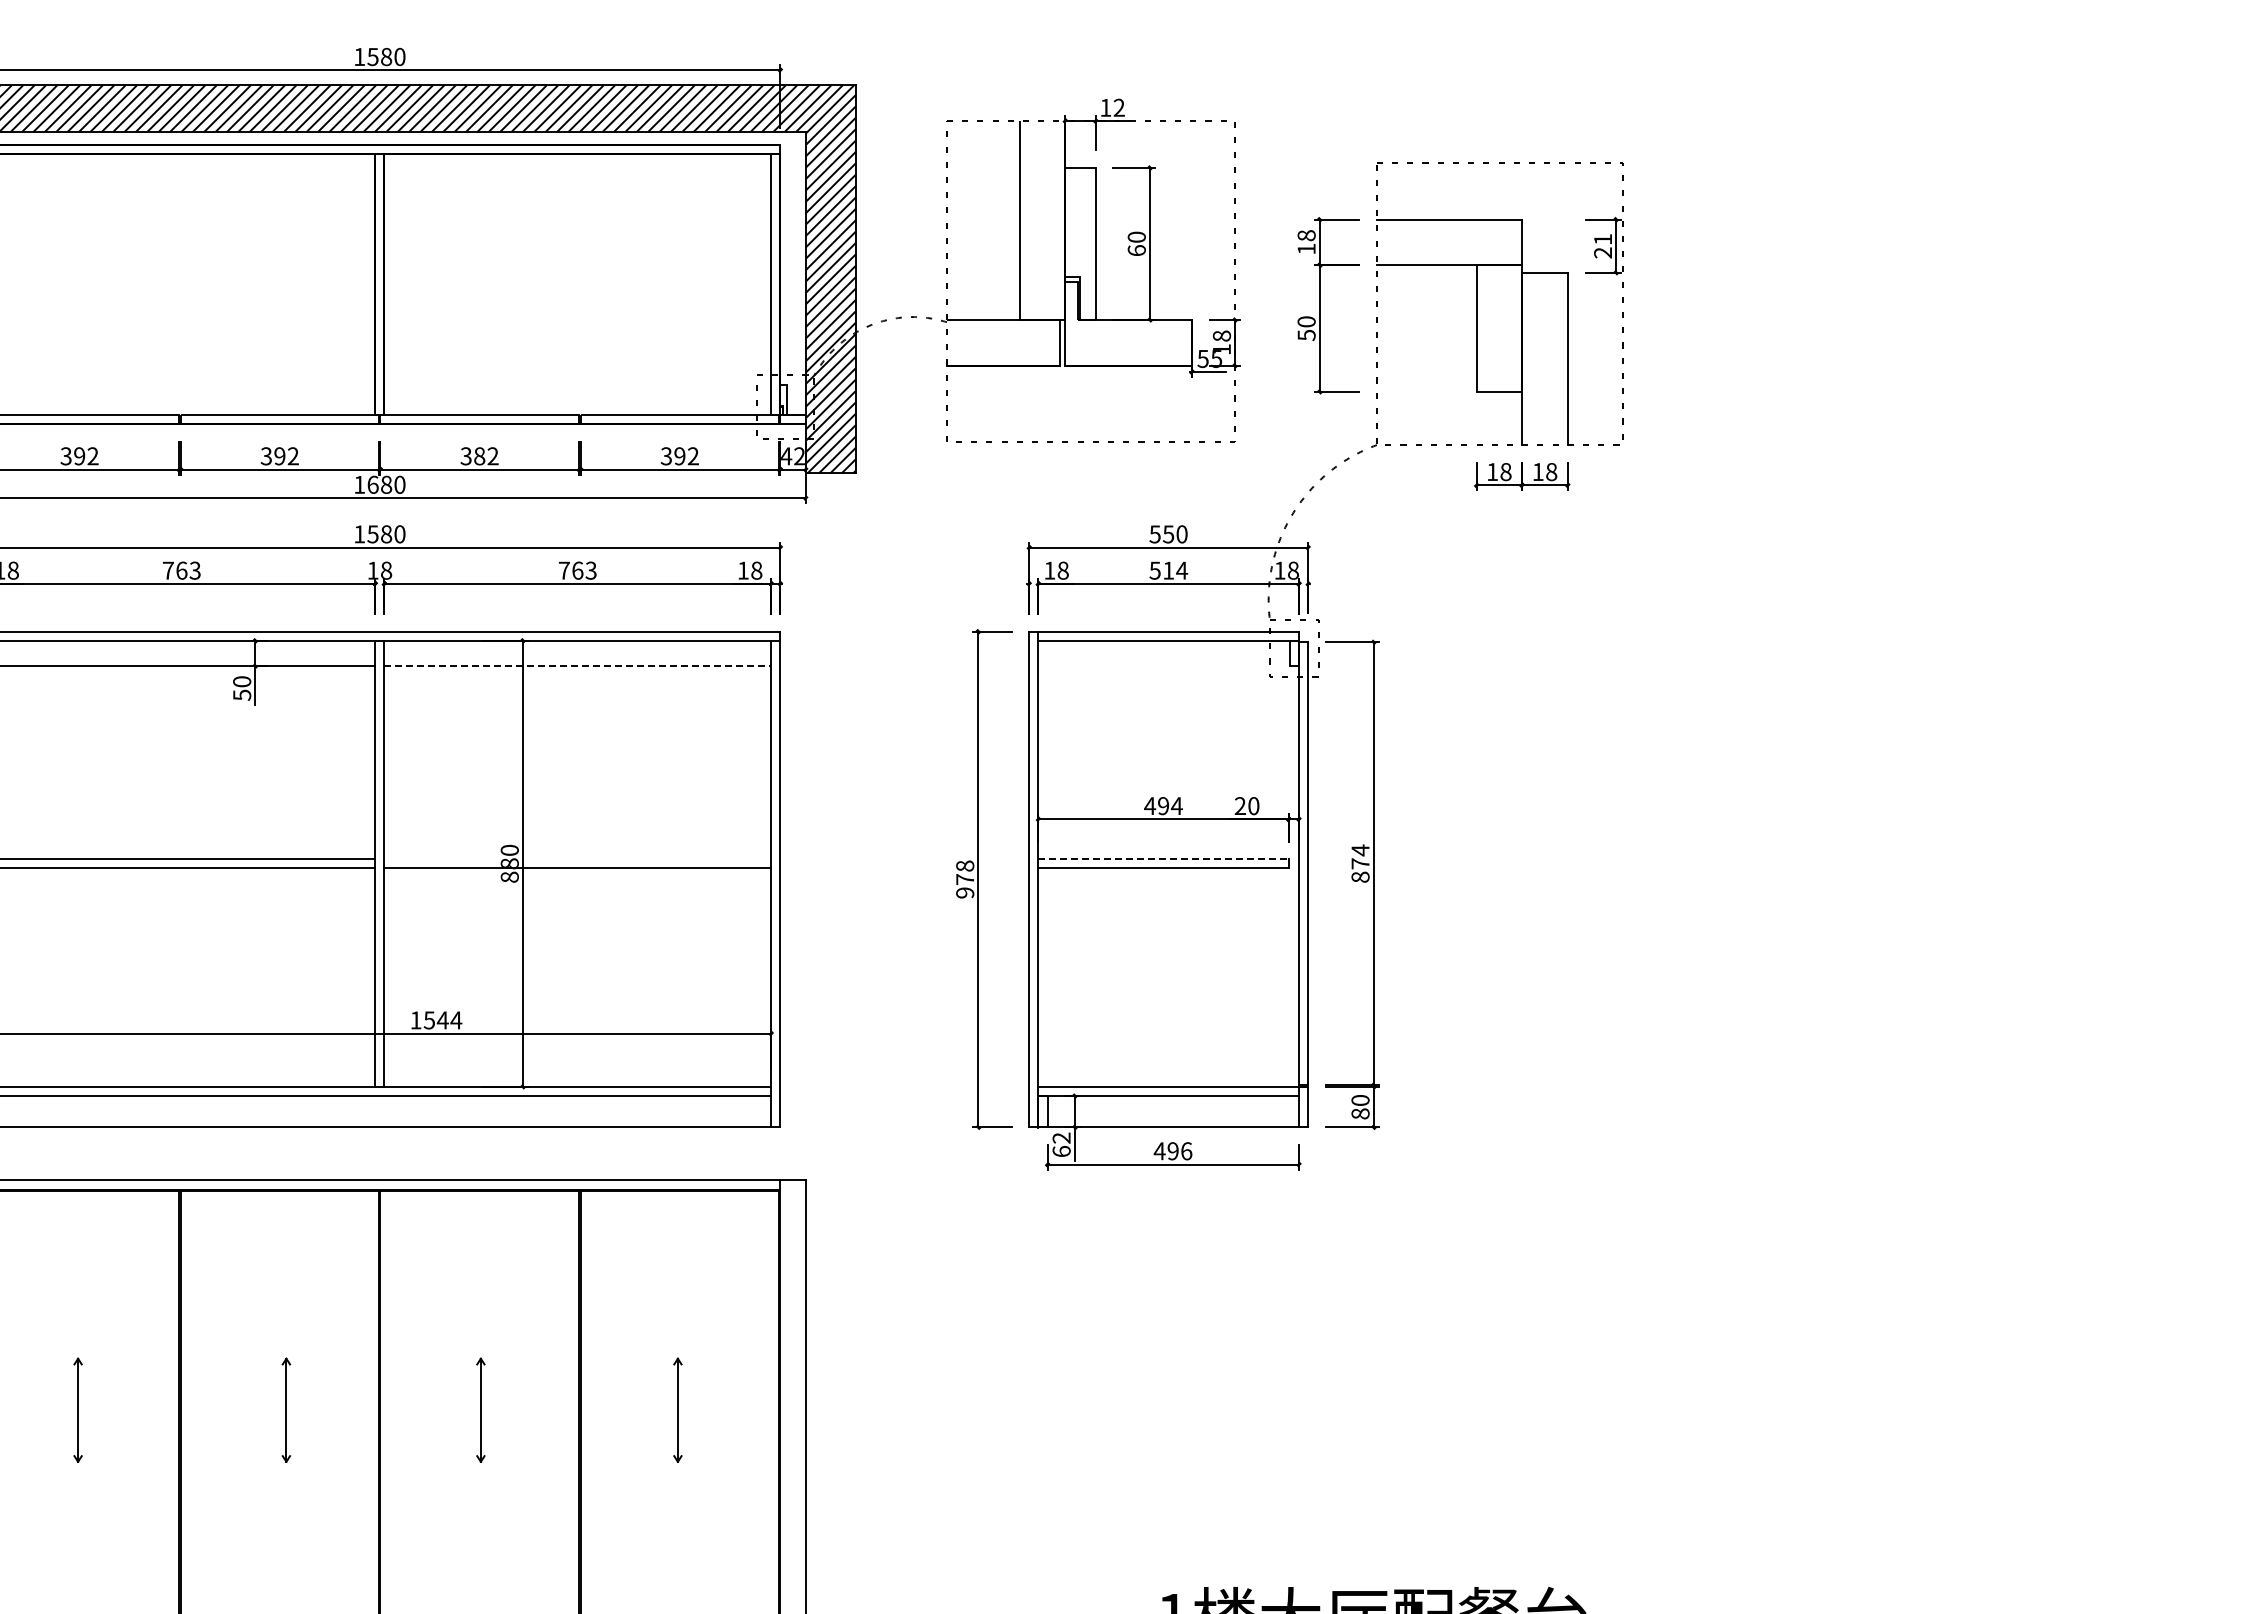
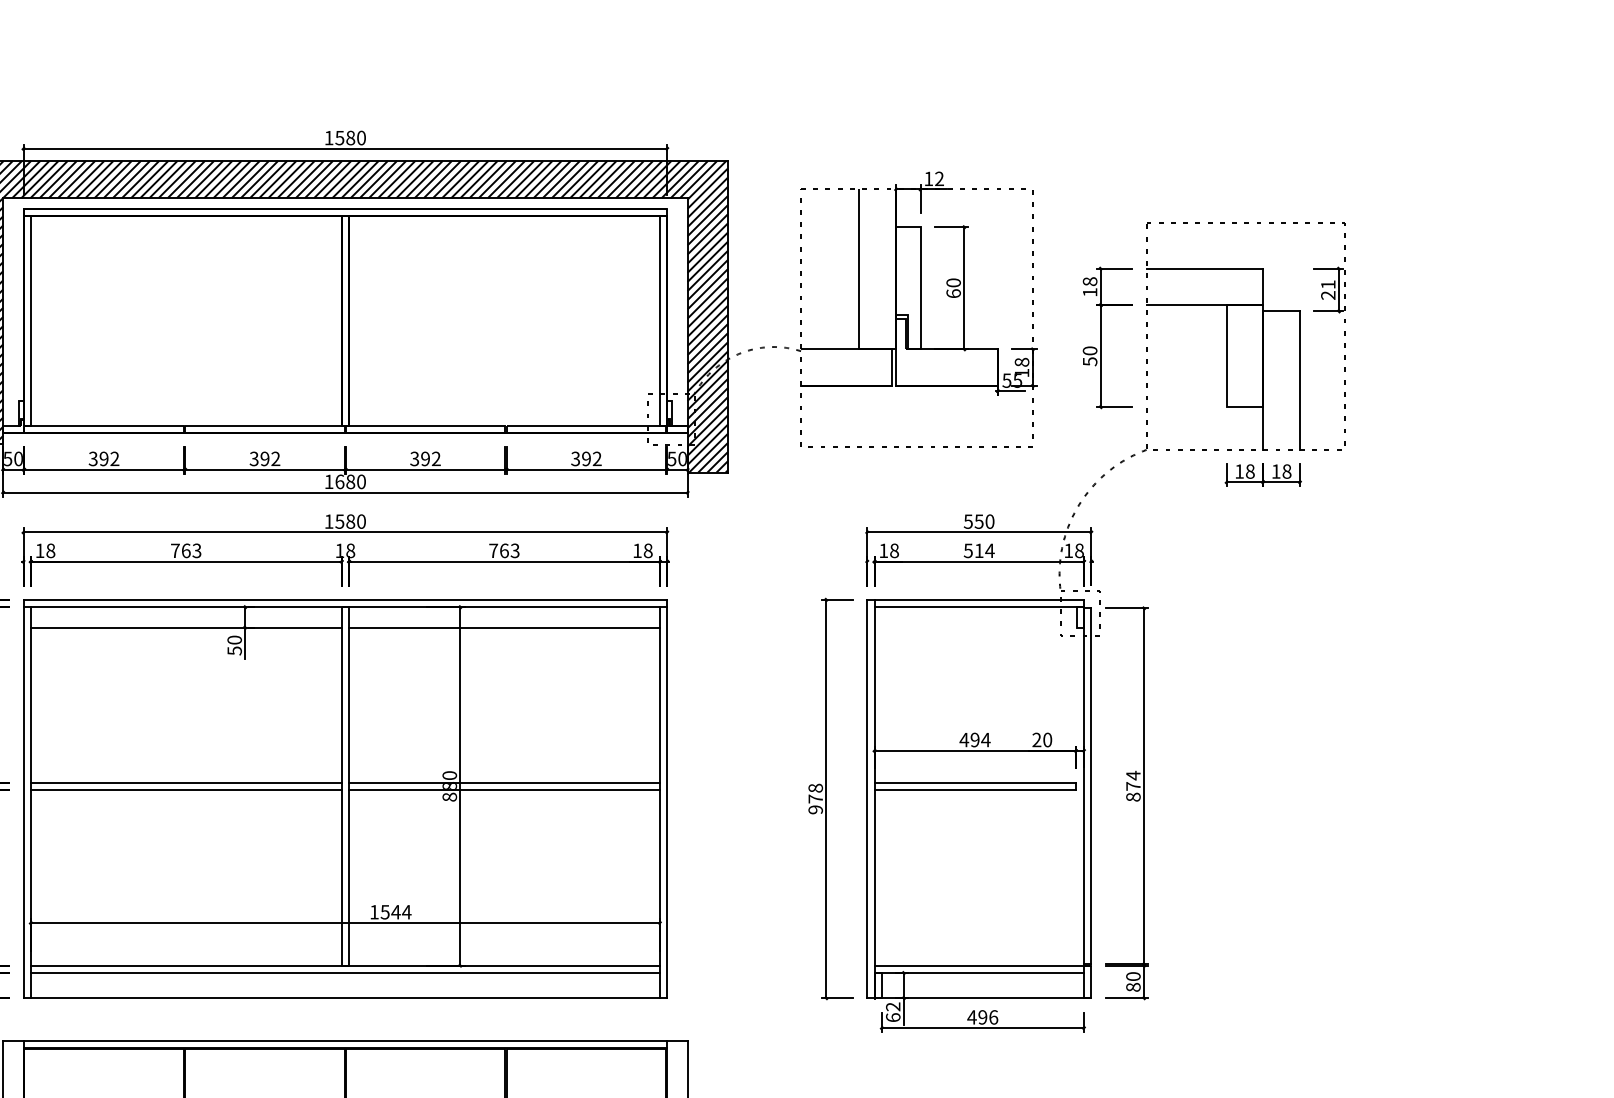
text: (479, 456) -> (425, 459), 382 -> 392
text: (792, 456) -> (676, 459), 42 -> 50
line: (578, 666) -> (504, 627), dashed -> solid
line: (577, 859) -> (504, 782), added
line: (1164, 859) -> (975, 782), dashed -> solid

